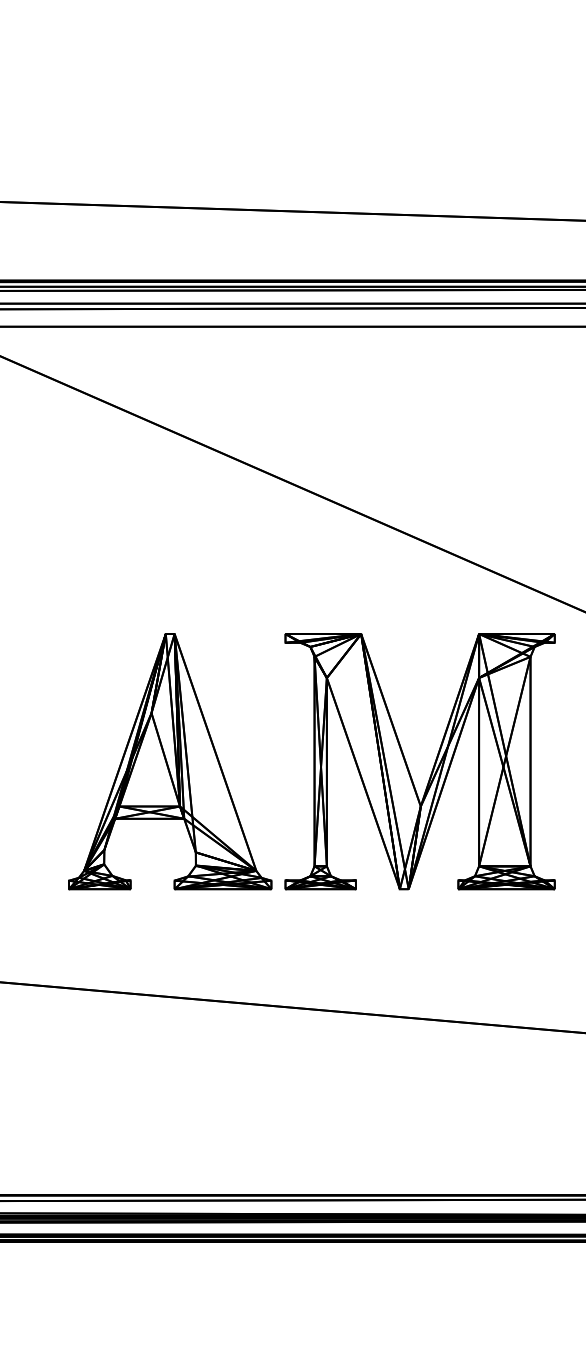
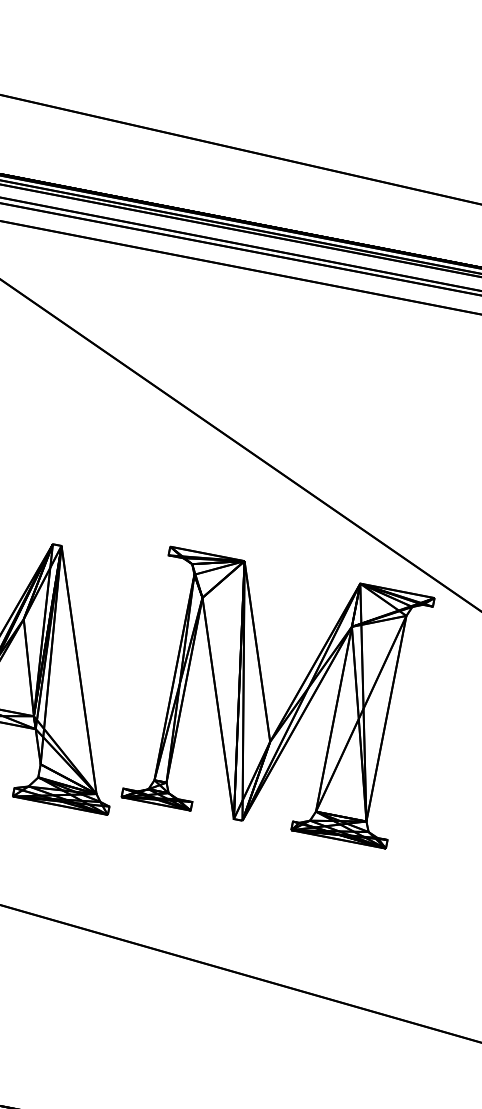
part: (407, 764) -> (265, 698), moved

